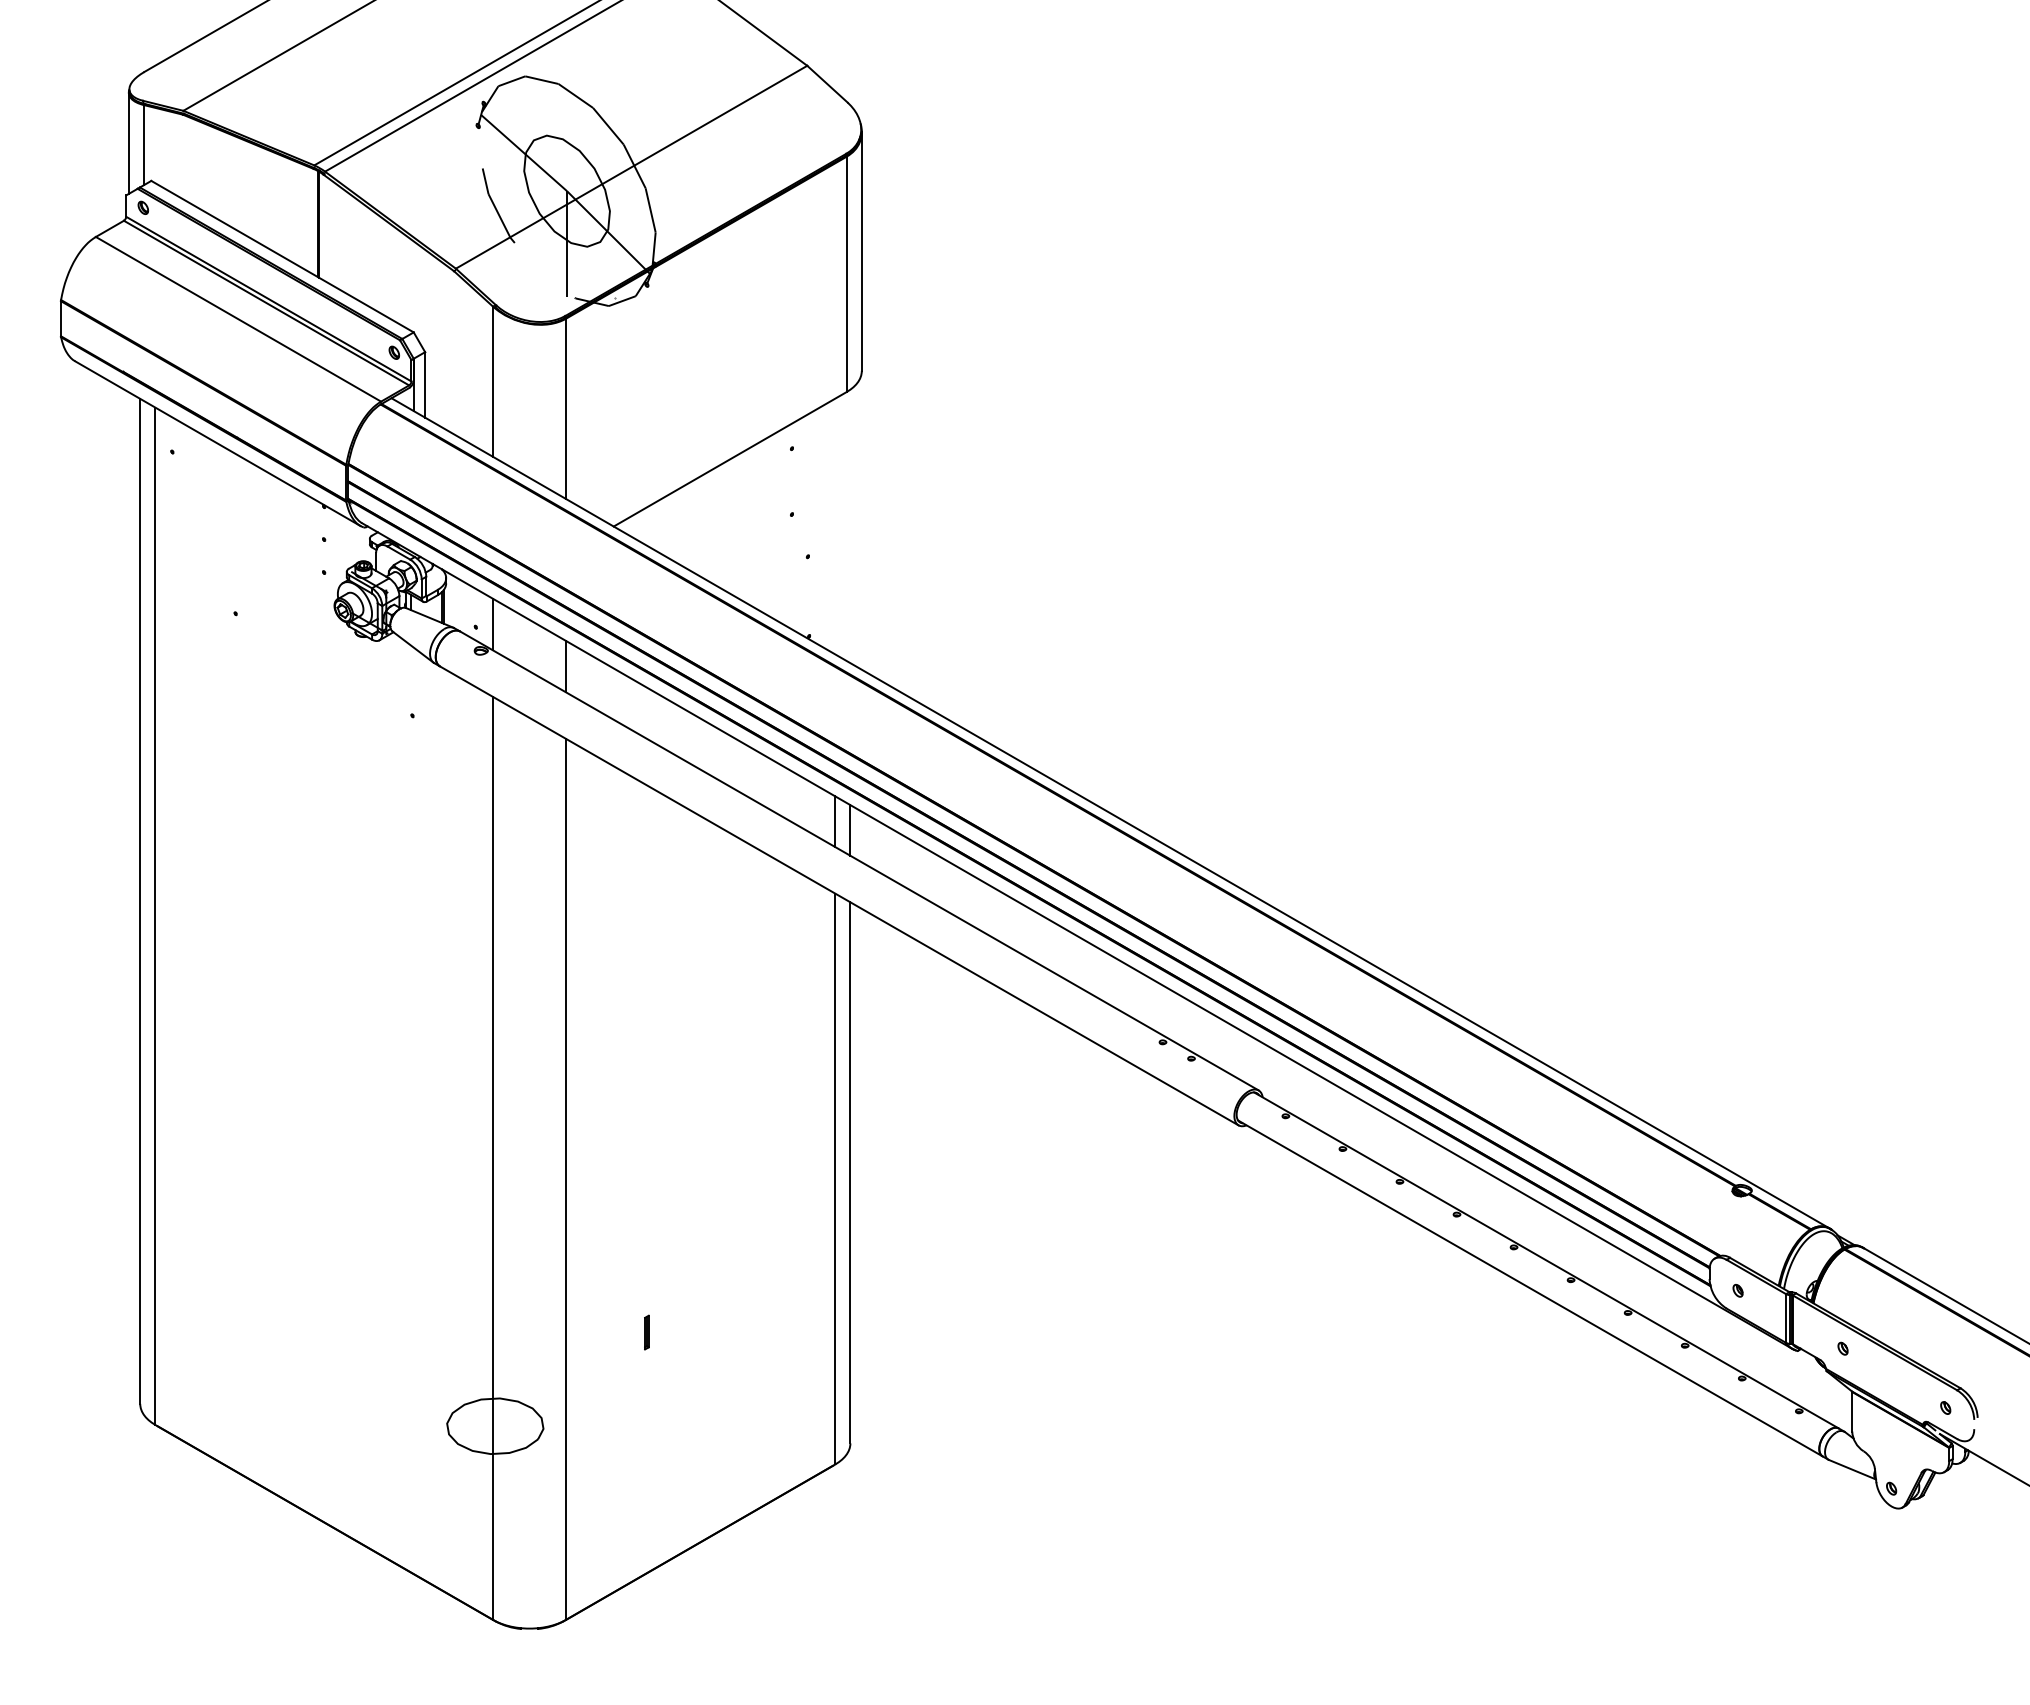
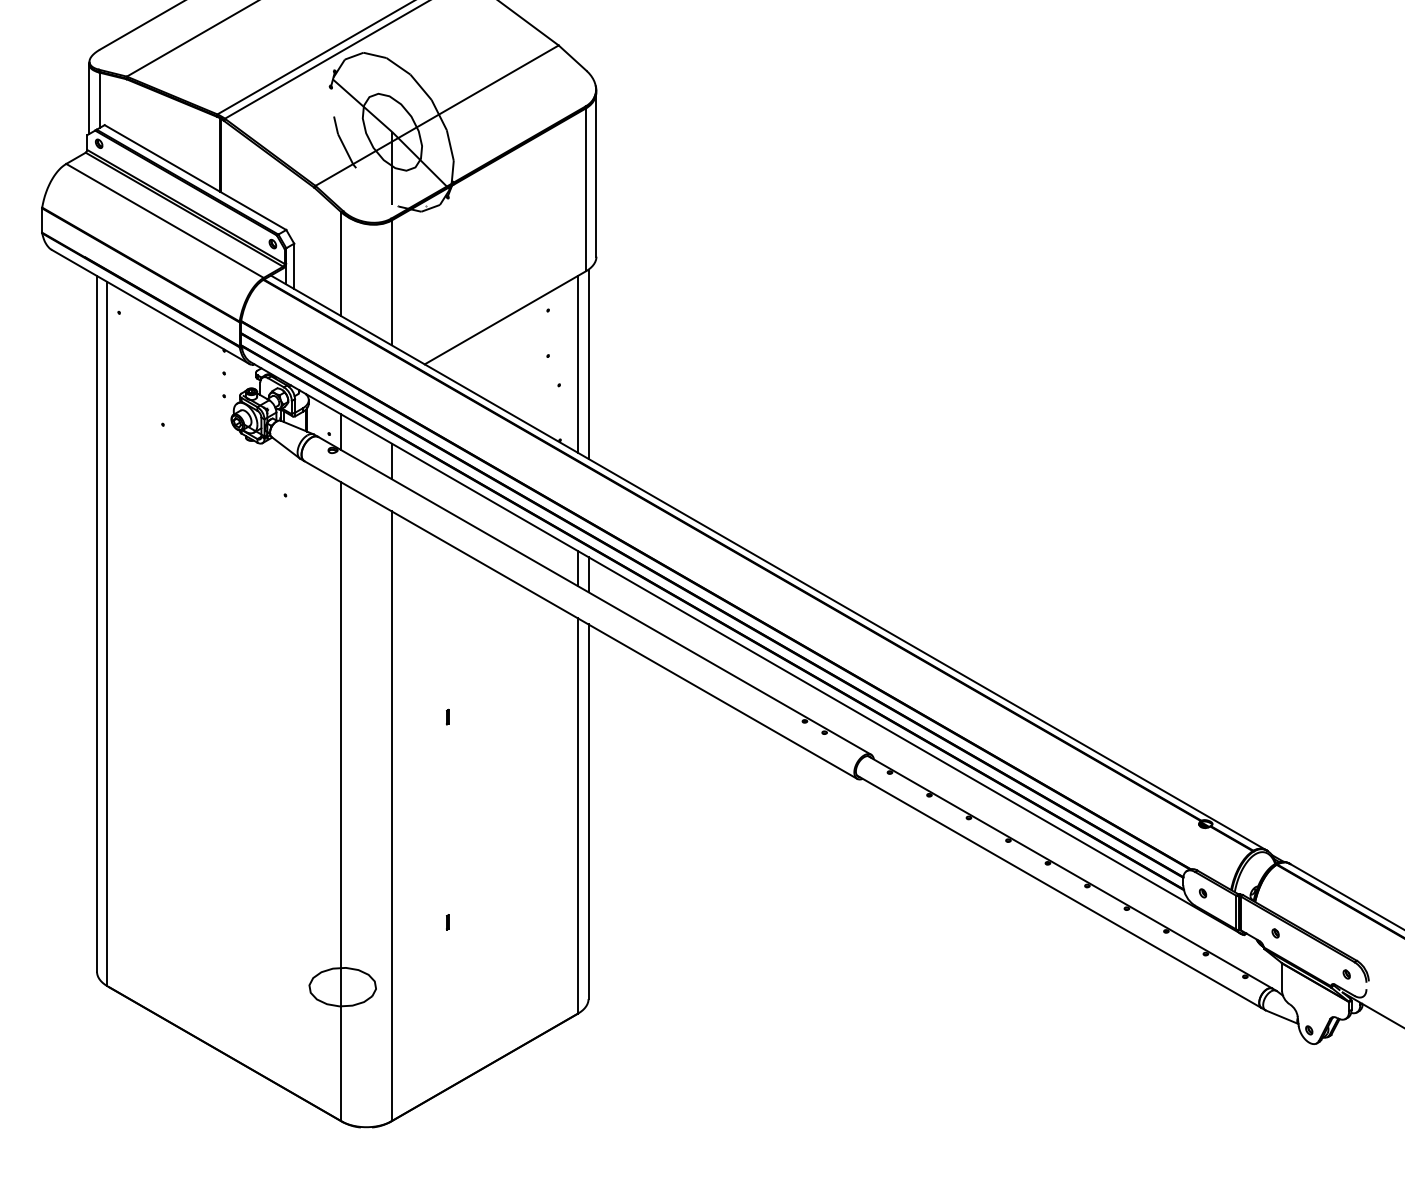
line: (835, 525) -> (578, 363), added
line: (850, 525) -> (588, 363), added
line: (646, 1035) -> (447, 716), added
part: (646, 1332) -> (447, 922), size x0.62

